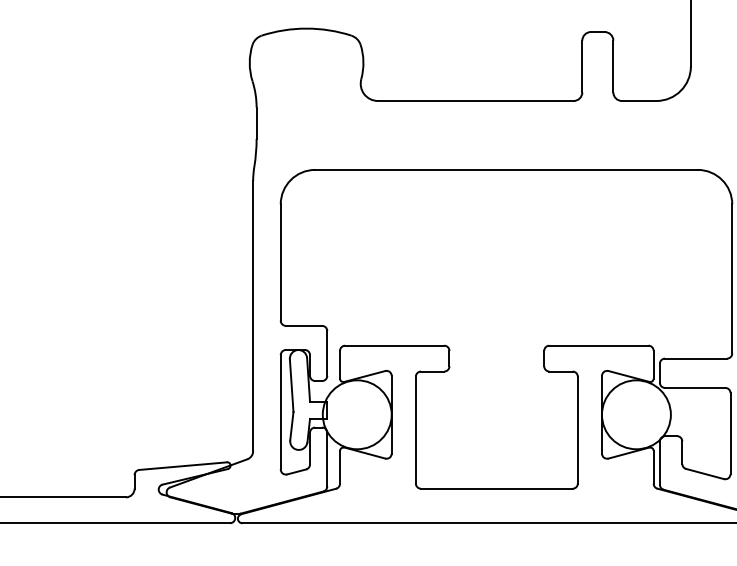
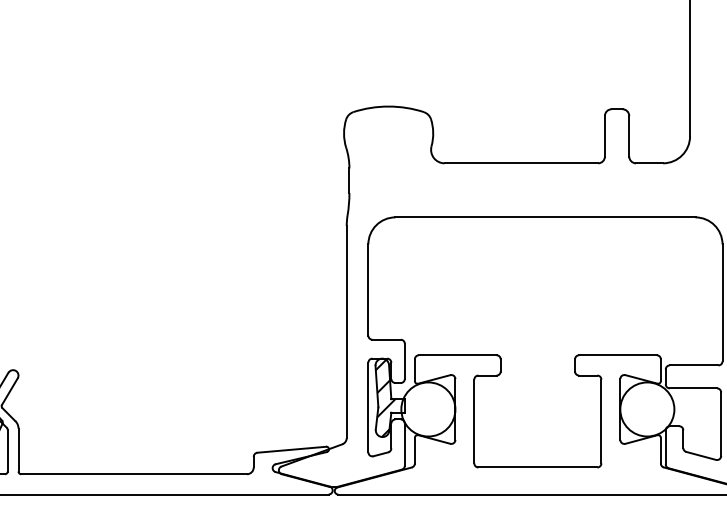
hatch: (302, 400) -> (385, 398), added

